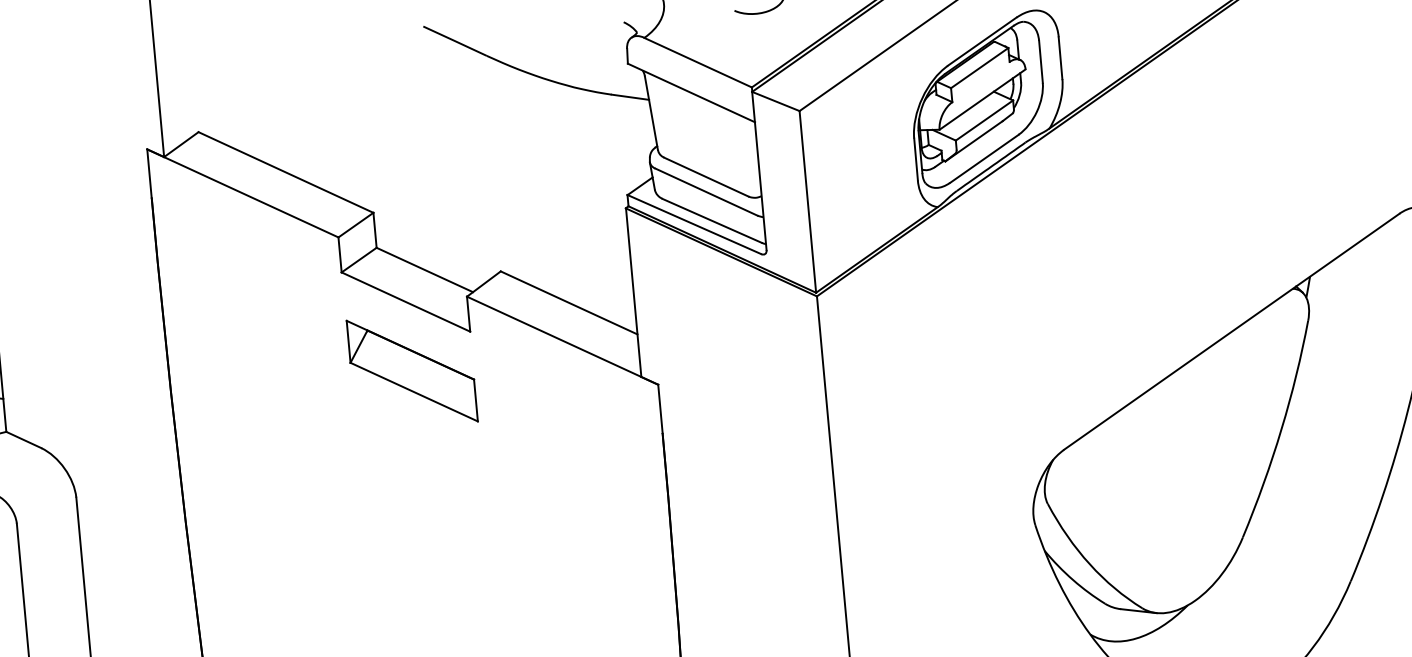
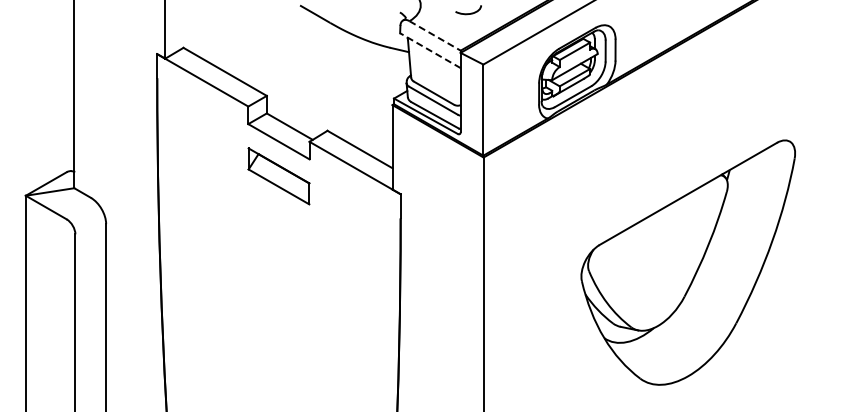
line: (698, 61) -> (435, 35), solid -> dashed
line: (691, 92) -> (430, 50), solid -> dashed

